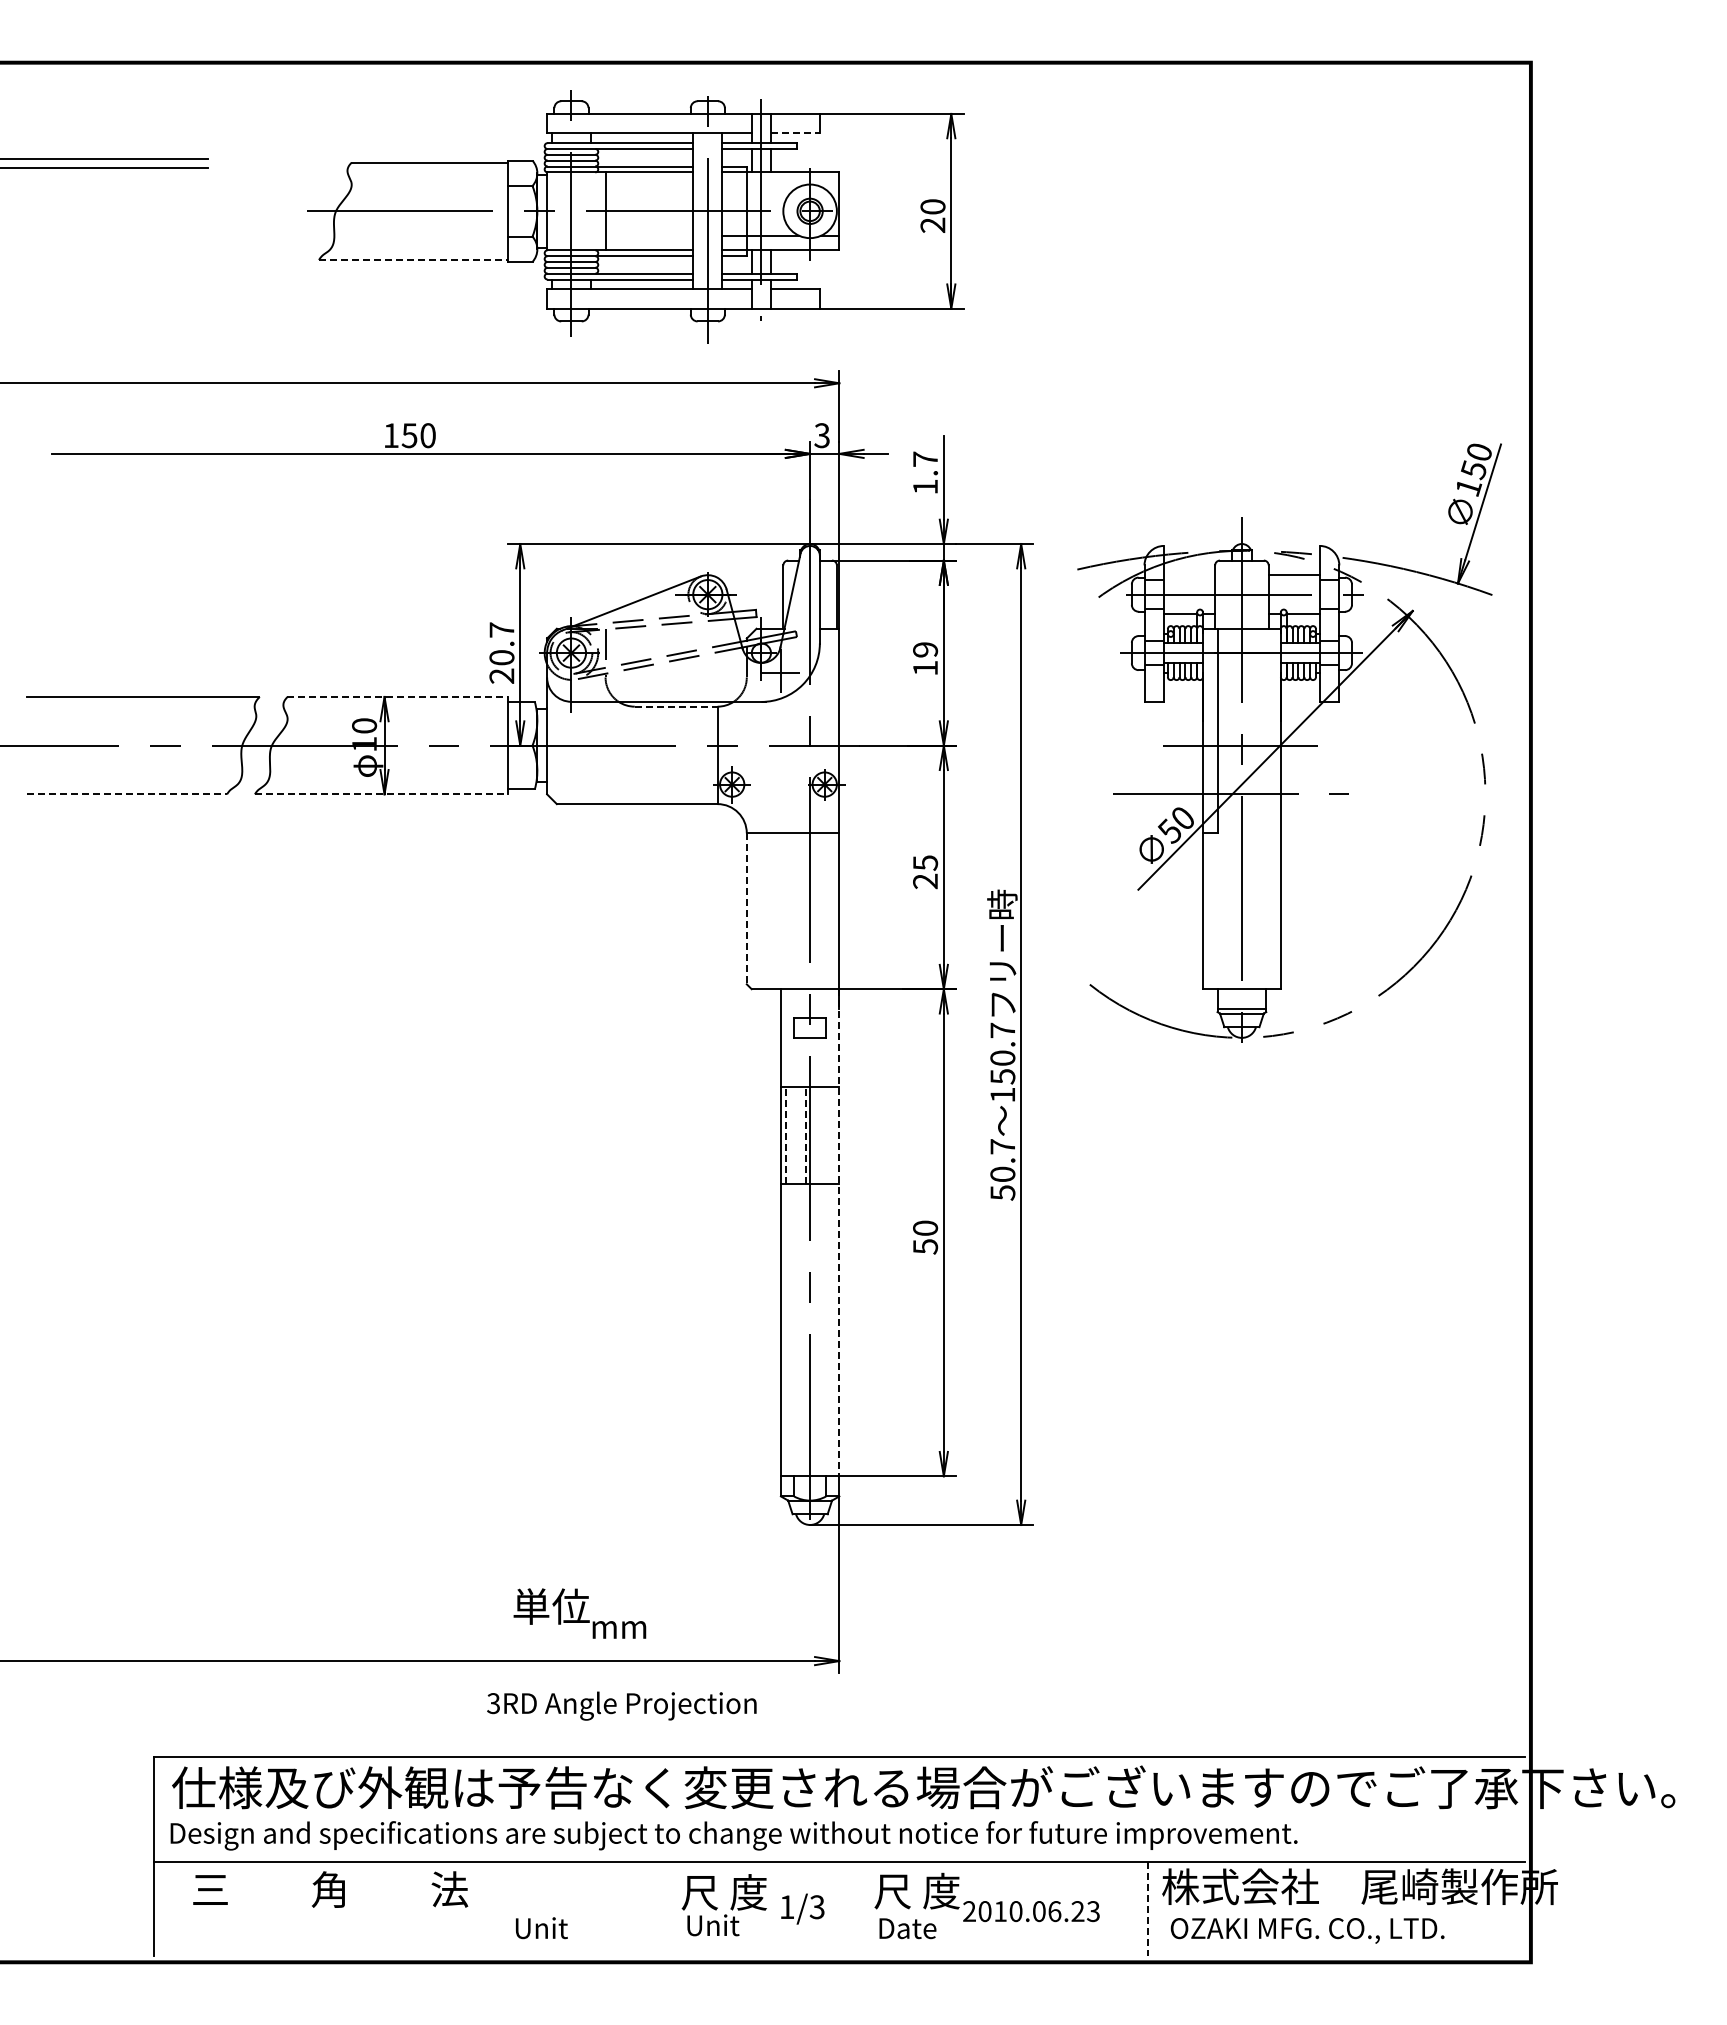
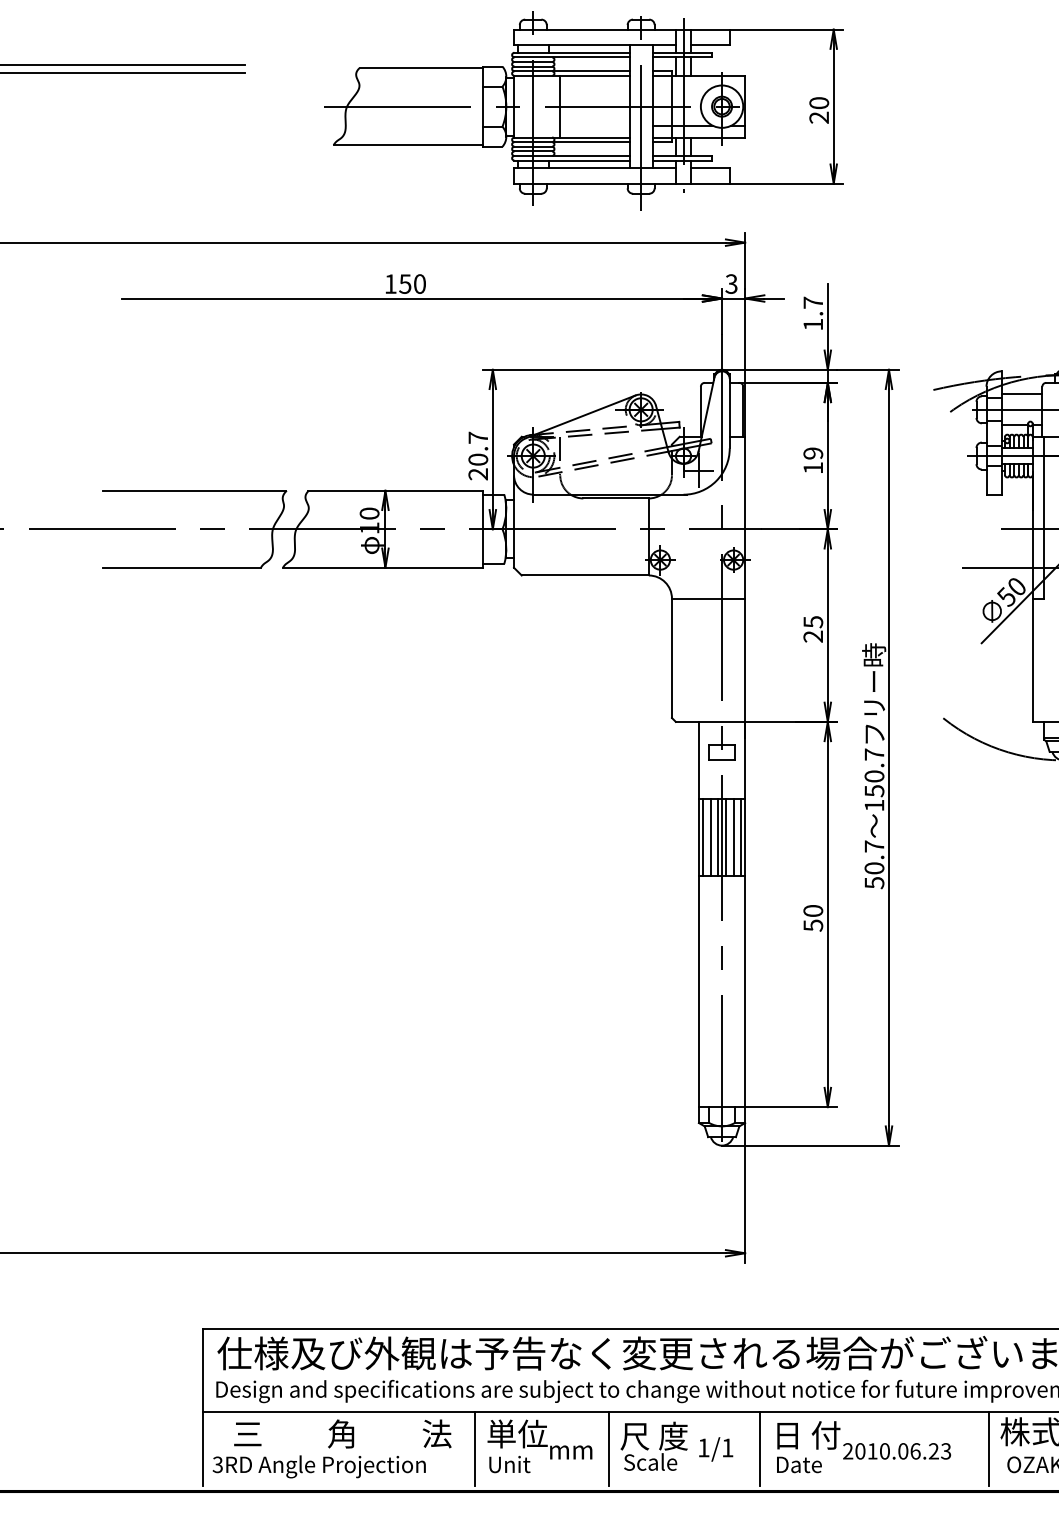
line: (795, 133) -> (710, 45), dashed -> solid
line: (413, 260) -> (408, 145), dashed -> solid
line: (1189, 575) -> (1022, 394), added
line: (397, 696) -> (395, 490), dashed -> solid
line: (676, 706) -> (616, 498), dashed -> solid
line: (127, 794) -> (182, 567), dashed -> solid
line: (381, 794) -> (383, 567), dashed -> solid
line: (746, 909) -> (671, 658), dashed -> solid
line: (786, 1135) -> (703, 837), dashed -> solid
line: (795, 1135) -> (710, 837), added
line: (805, 1135) -> (718, 837), dashed -> solid
line: (815, 1135) -> (726, 837), added
line: (824, 1135) -> (733, 837), added
line: (833, 1135) -> (740, 837), added
line: (839, 1232) -> (745, 914), dashed -> solid
text: (579, 1613) -> (539, 1439), moved
text: (621, 1705) -> (318, 1466), moved
text: (916, 1890) -> (806, 1434), 尺 度 -> 日 付
text: (816, 1907) -> (727, 1448), 1/3 -> 1/1
line: (497, 1908) -> (474, 1448), added
line: (667, 1908) -> (609, 1448), added
line: (857, 1908) -> (759, 1448), added
line: (1147, 1909) -> (988, 1449), dashed -> solid
text: (719, 1924) -> (650, 1461), Unit -> Scale

